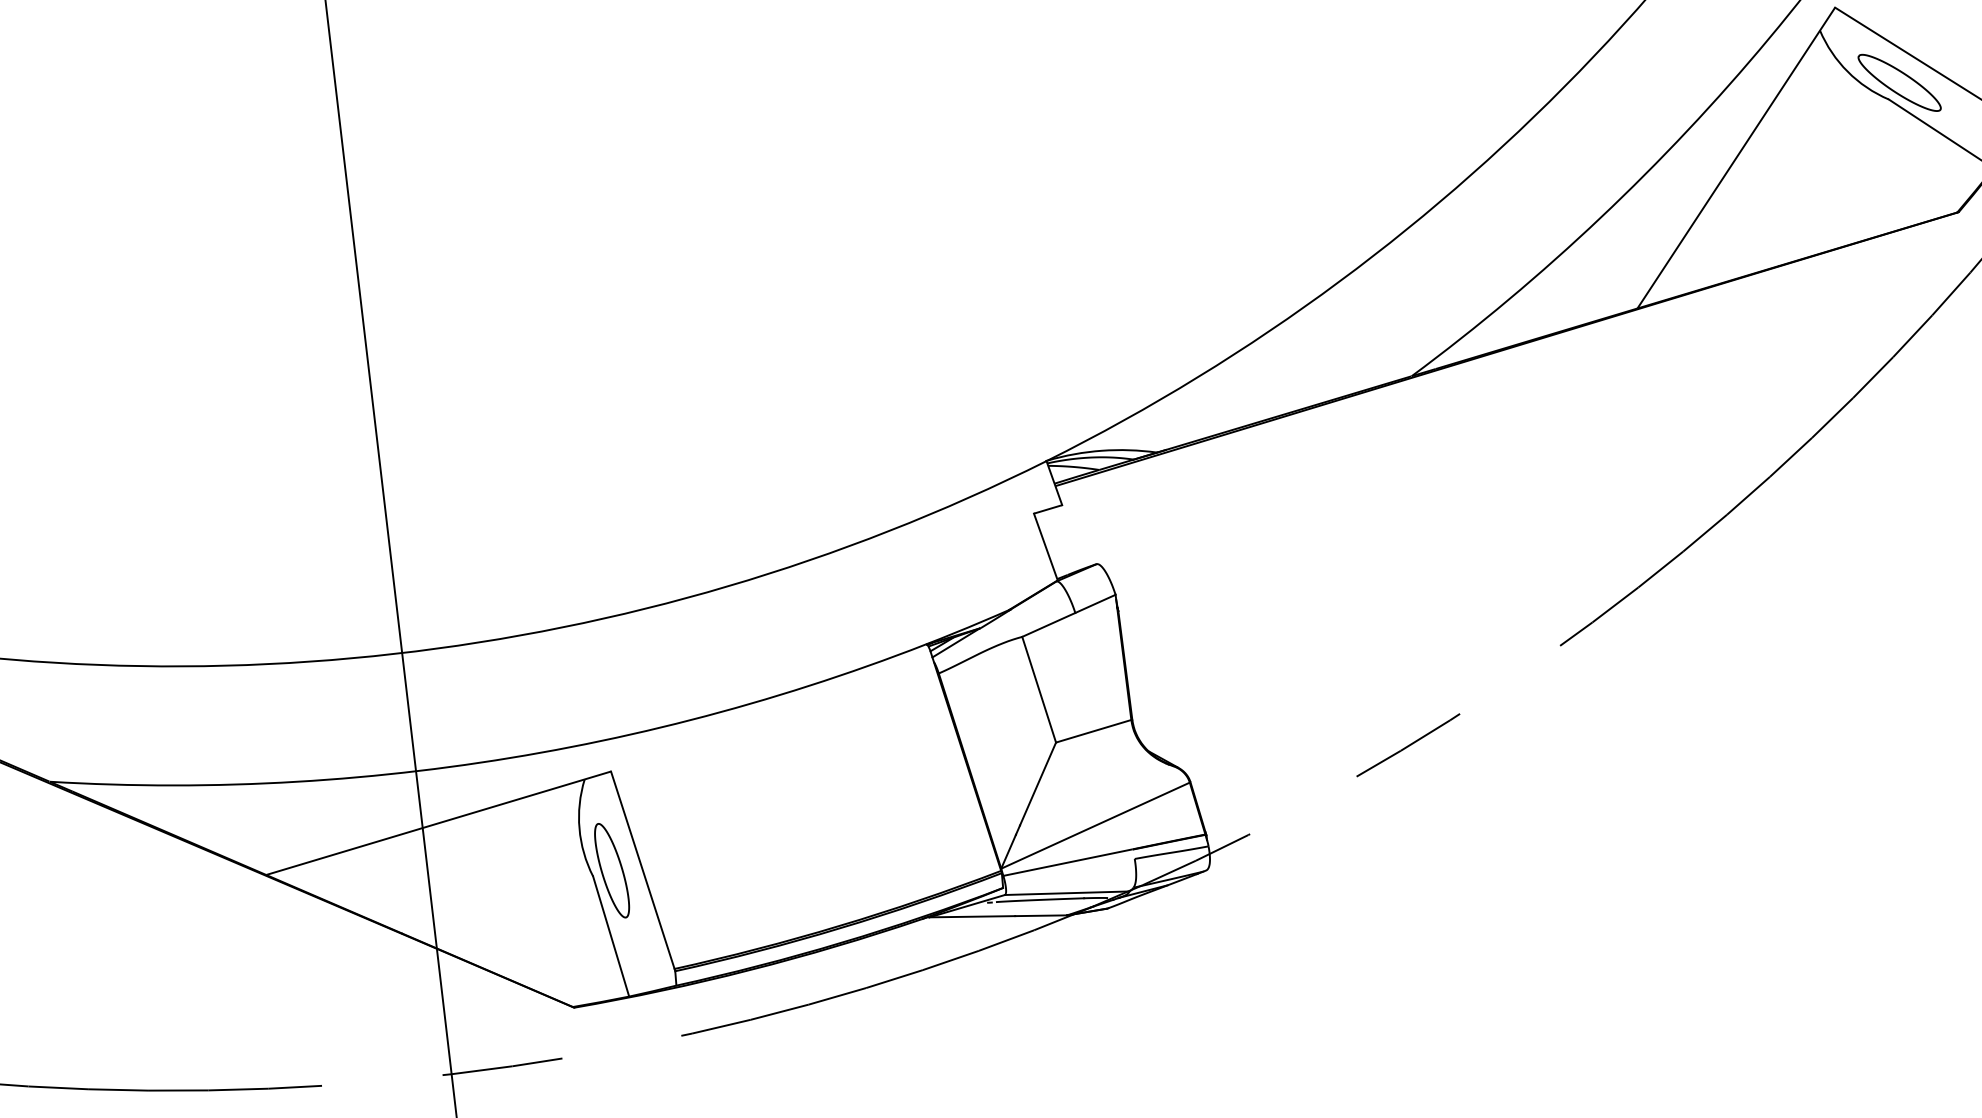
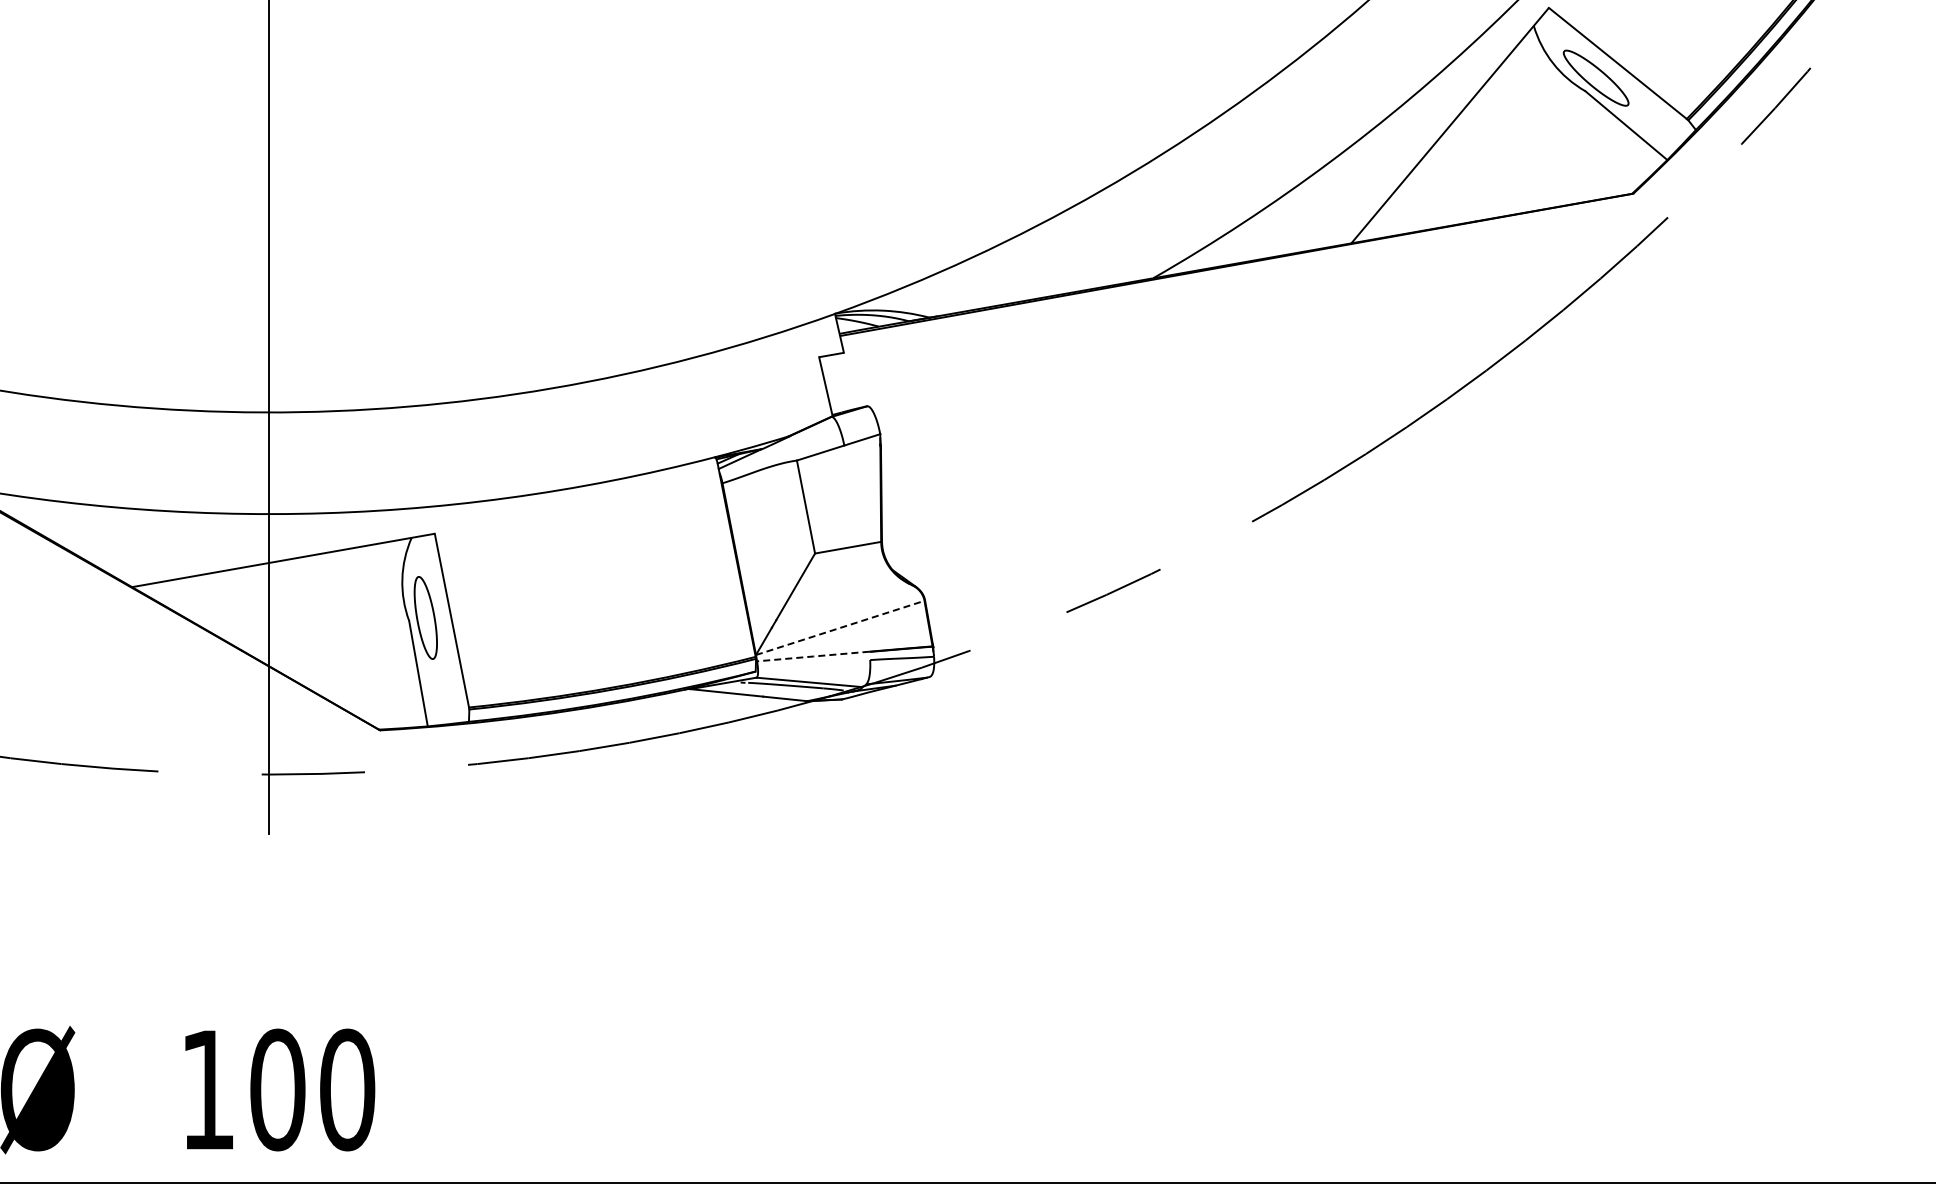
line: (1095, 825) -> (840, 627), solid -> dashed
line: (1068, 862) -> (813, 656), solid -> dashed

